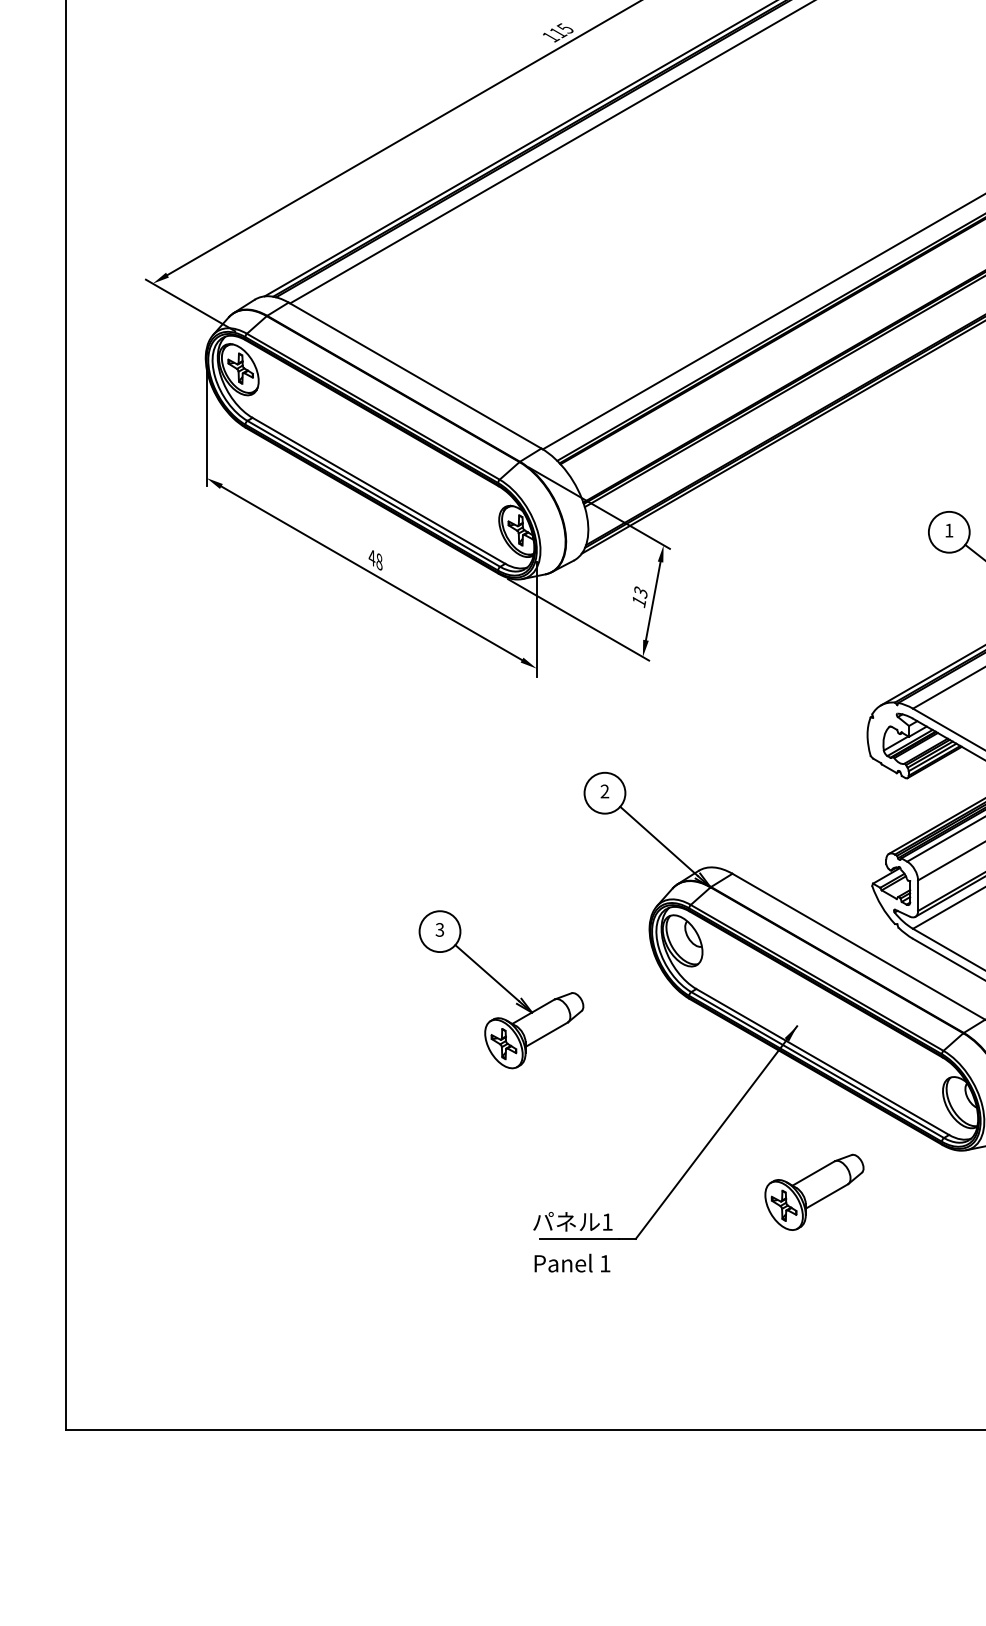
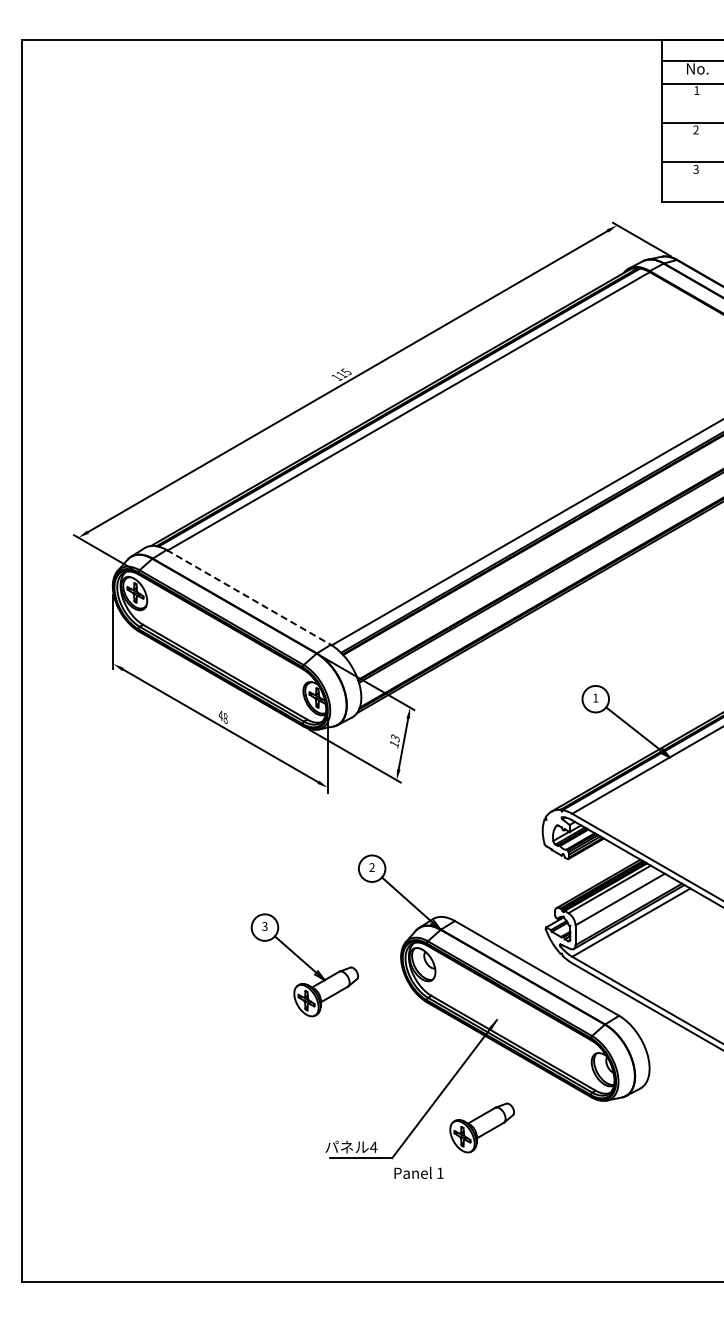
line: (414, 375) -> (248, 597), solid -> dashed
part: (500, 989) -> (304, 965), moved
part: (813, 1191) -> (481, 1127), moved
text: (607, 1220) -> (373, 1146), 1 -> 4
text: (571, 1262) -> (418, 1172), moved

